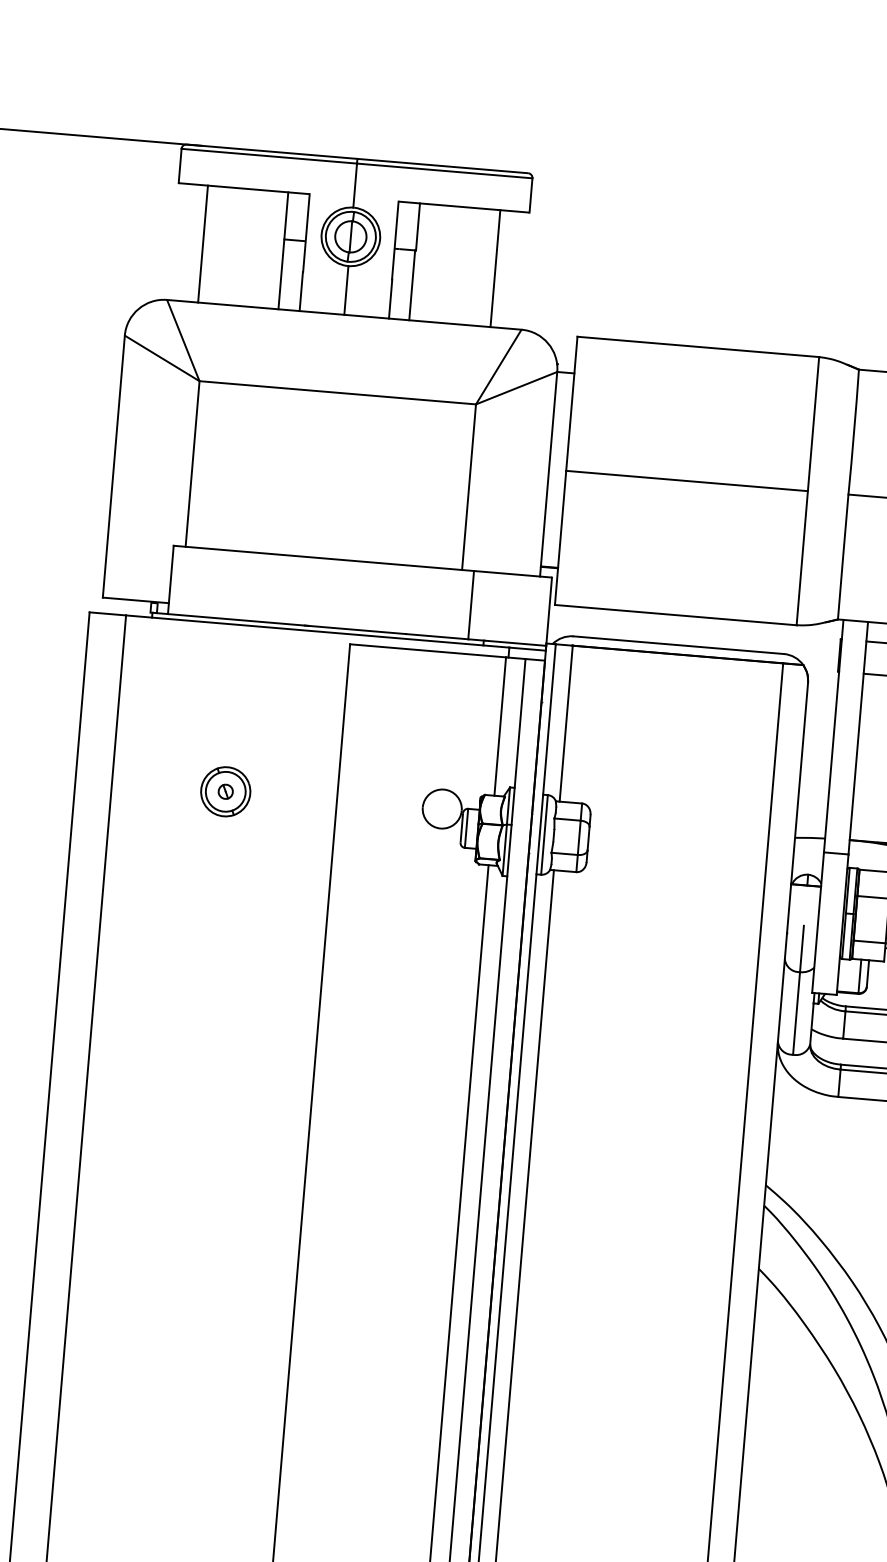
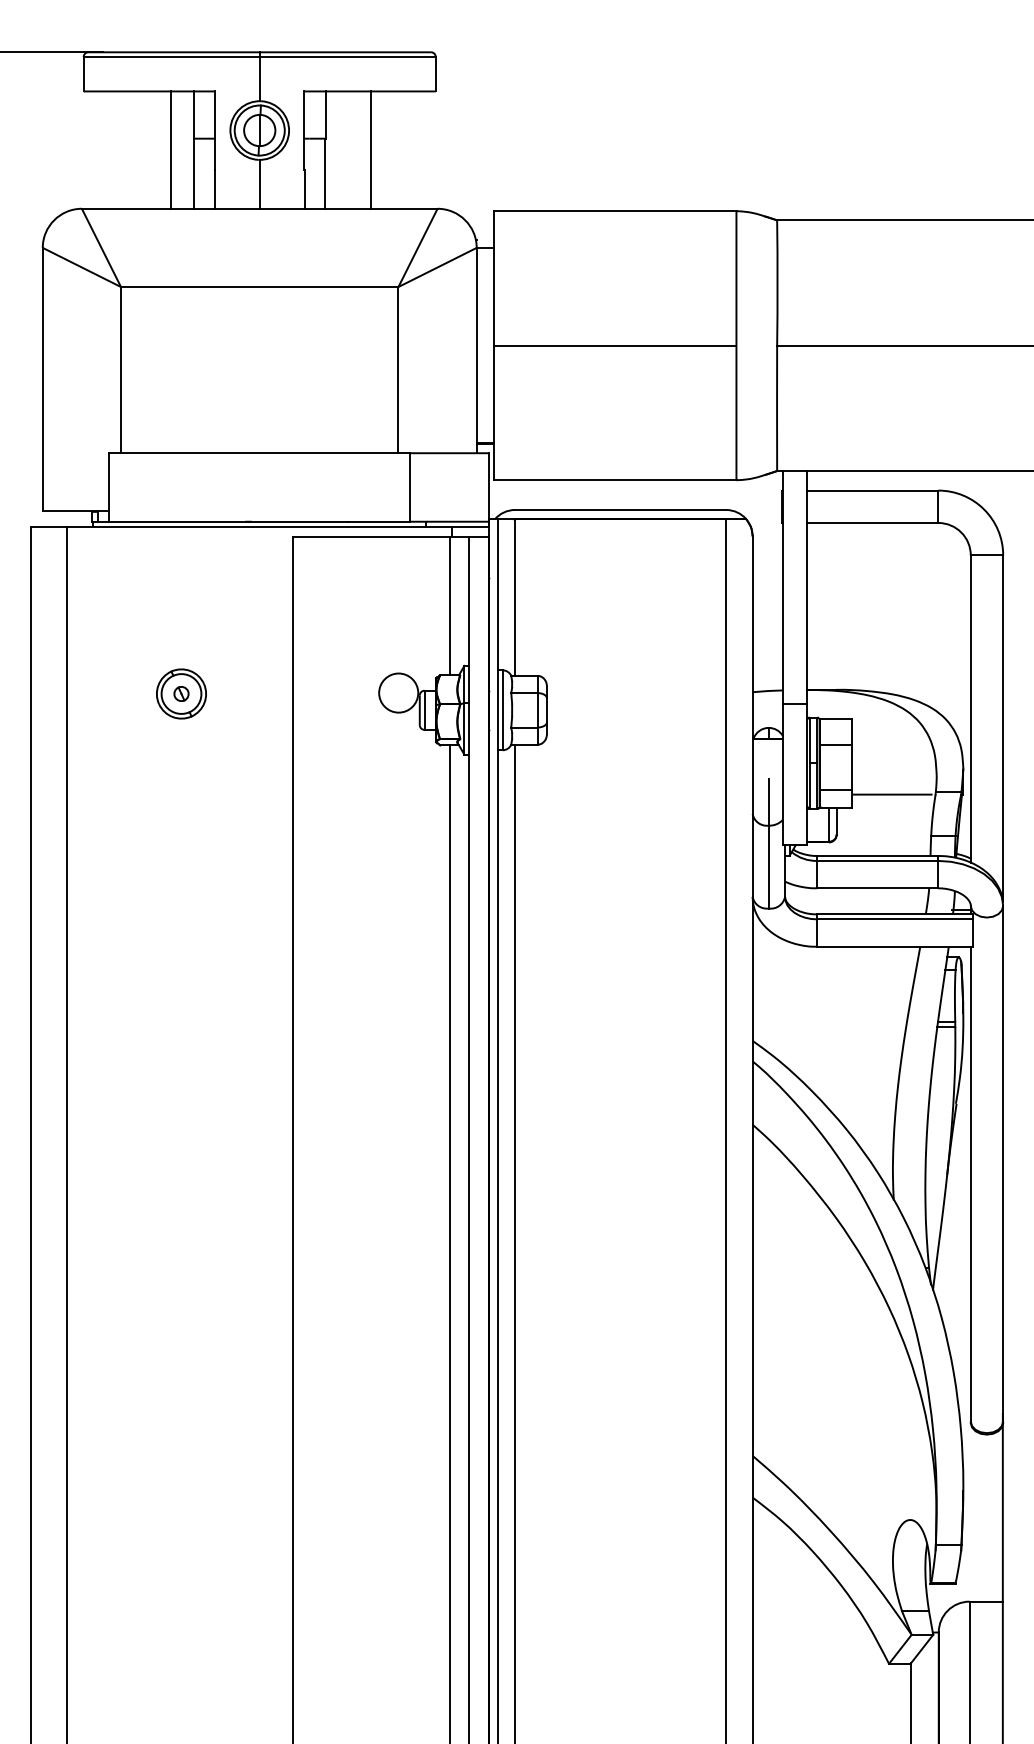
line: (203, 243) -> (171, 149), moved
line: (495, 268) -> (371, 149), moved

